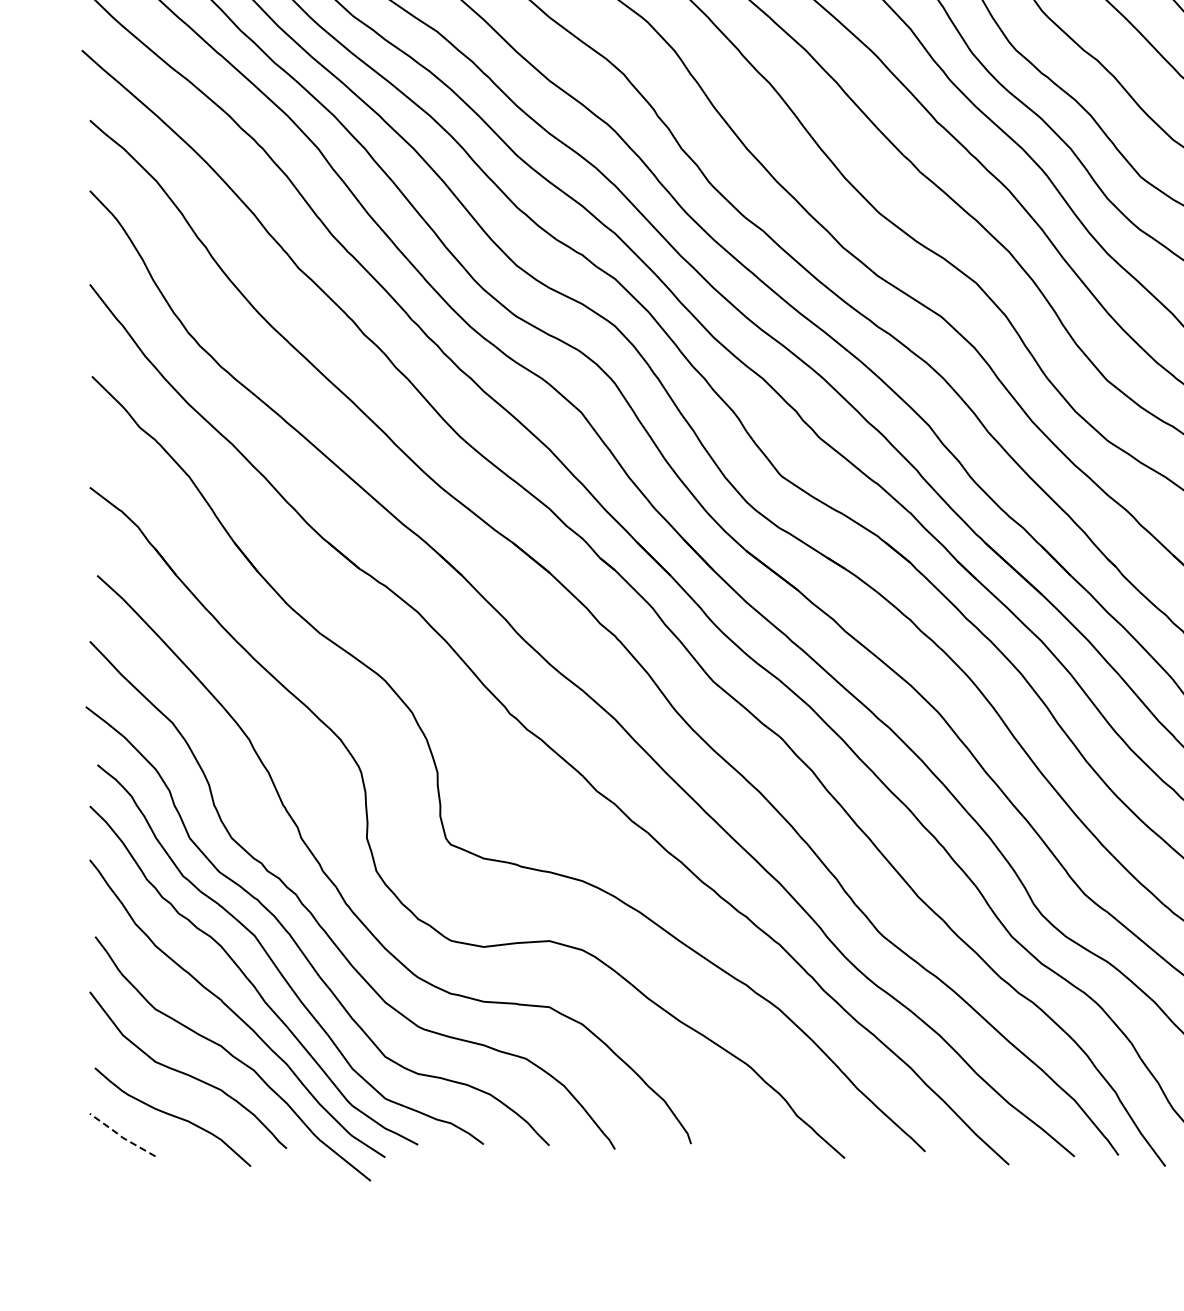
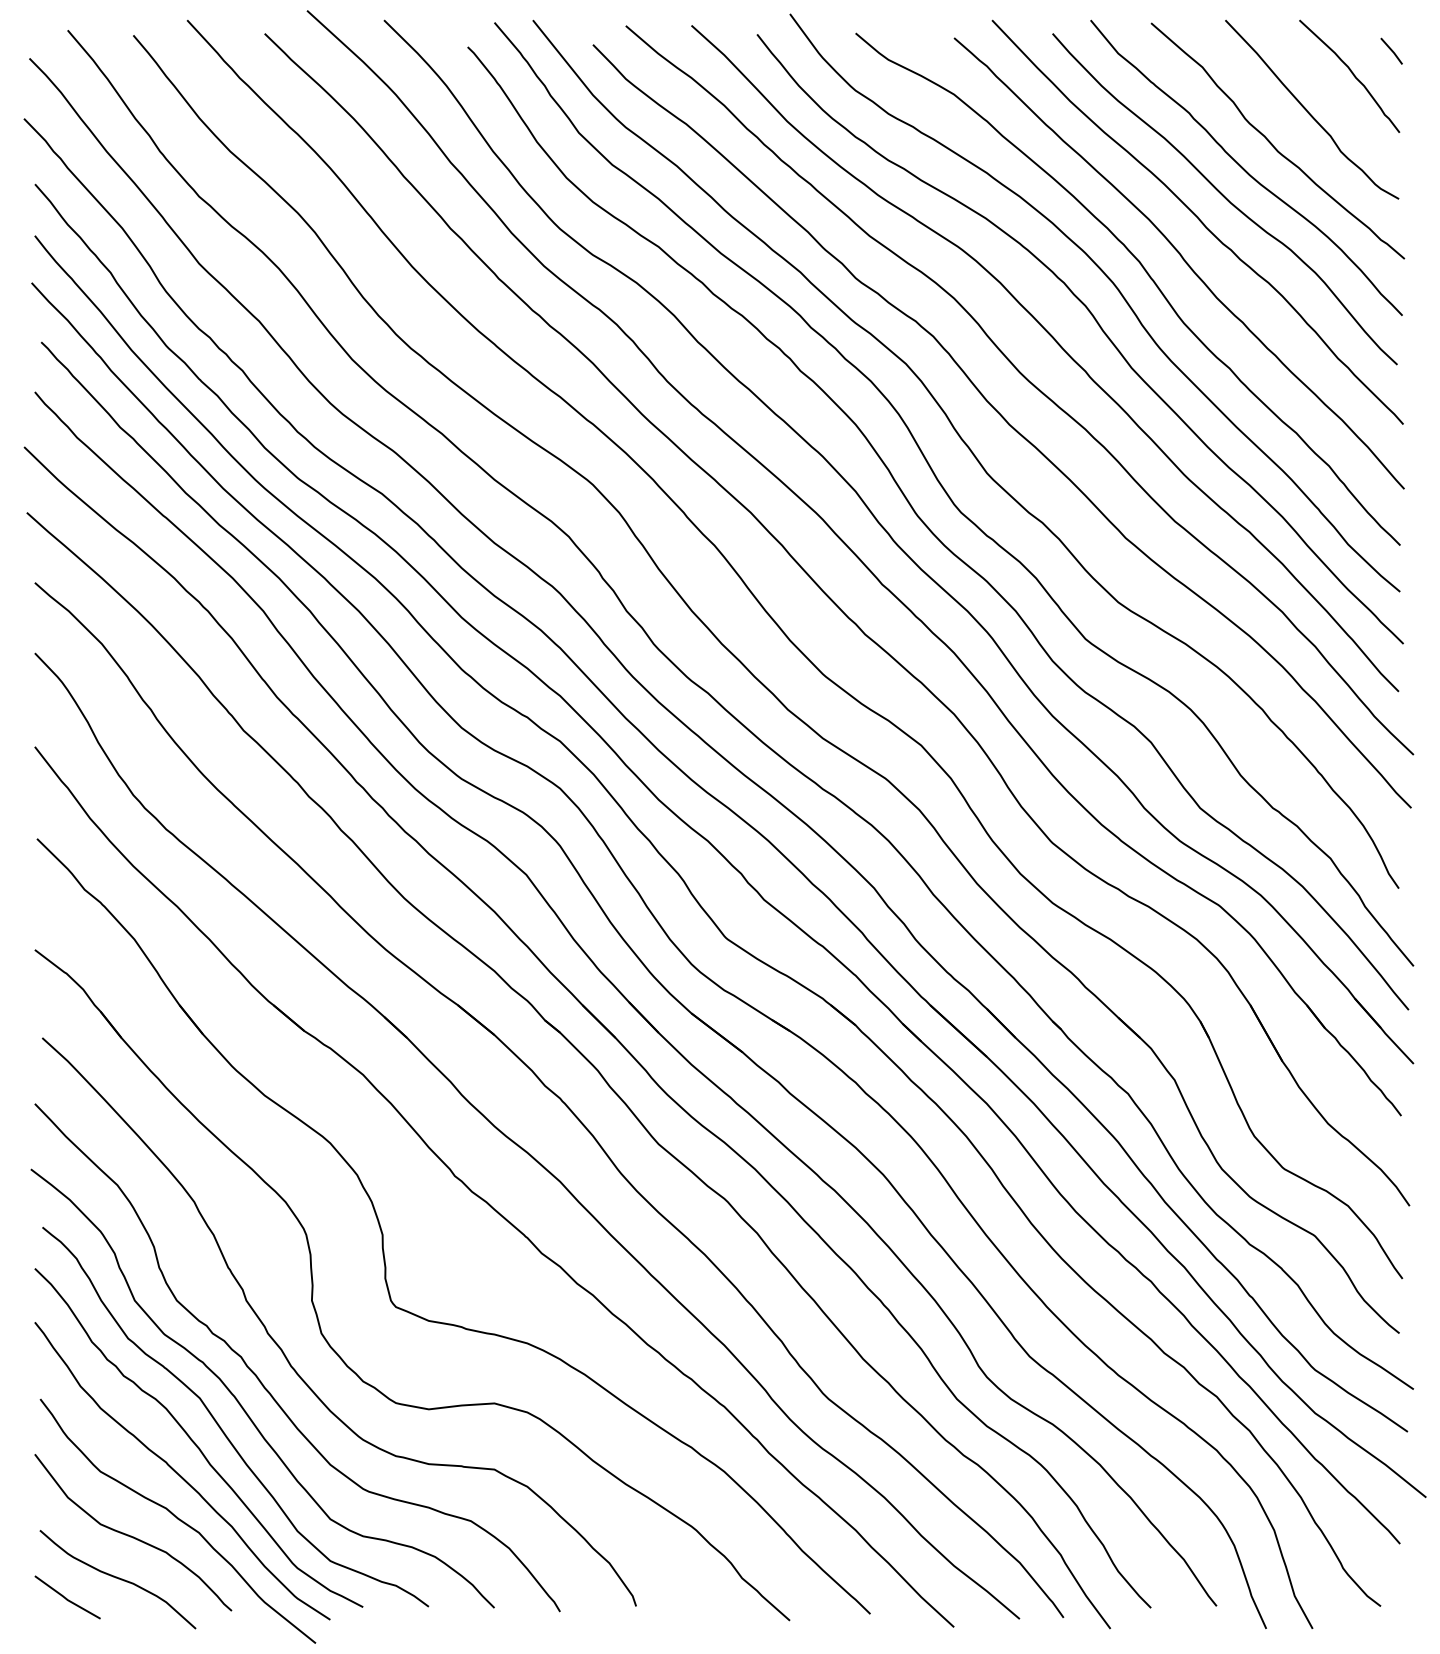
line: (121, 1136) -> (66, 1598), dashed -> solid

